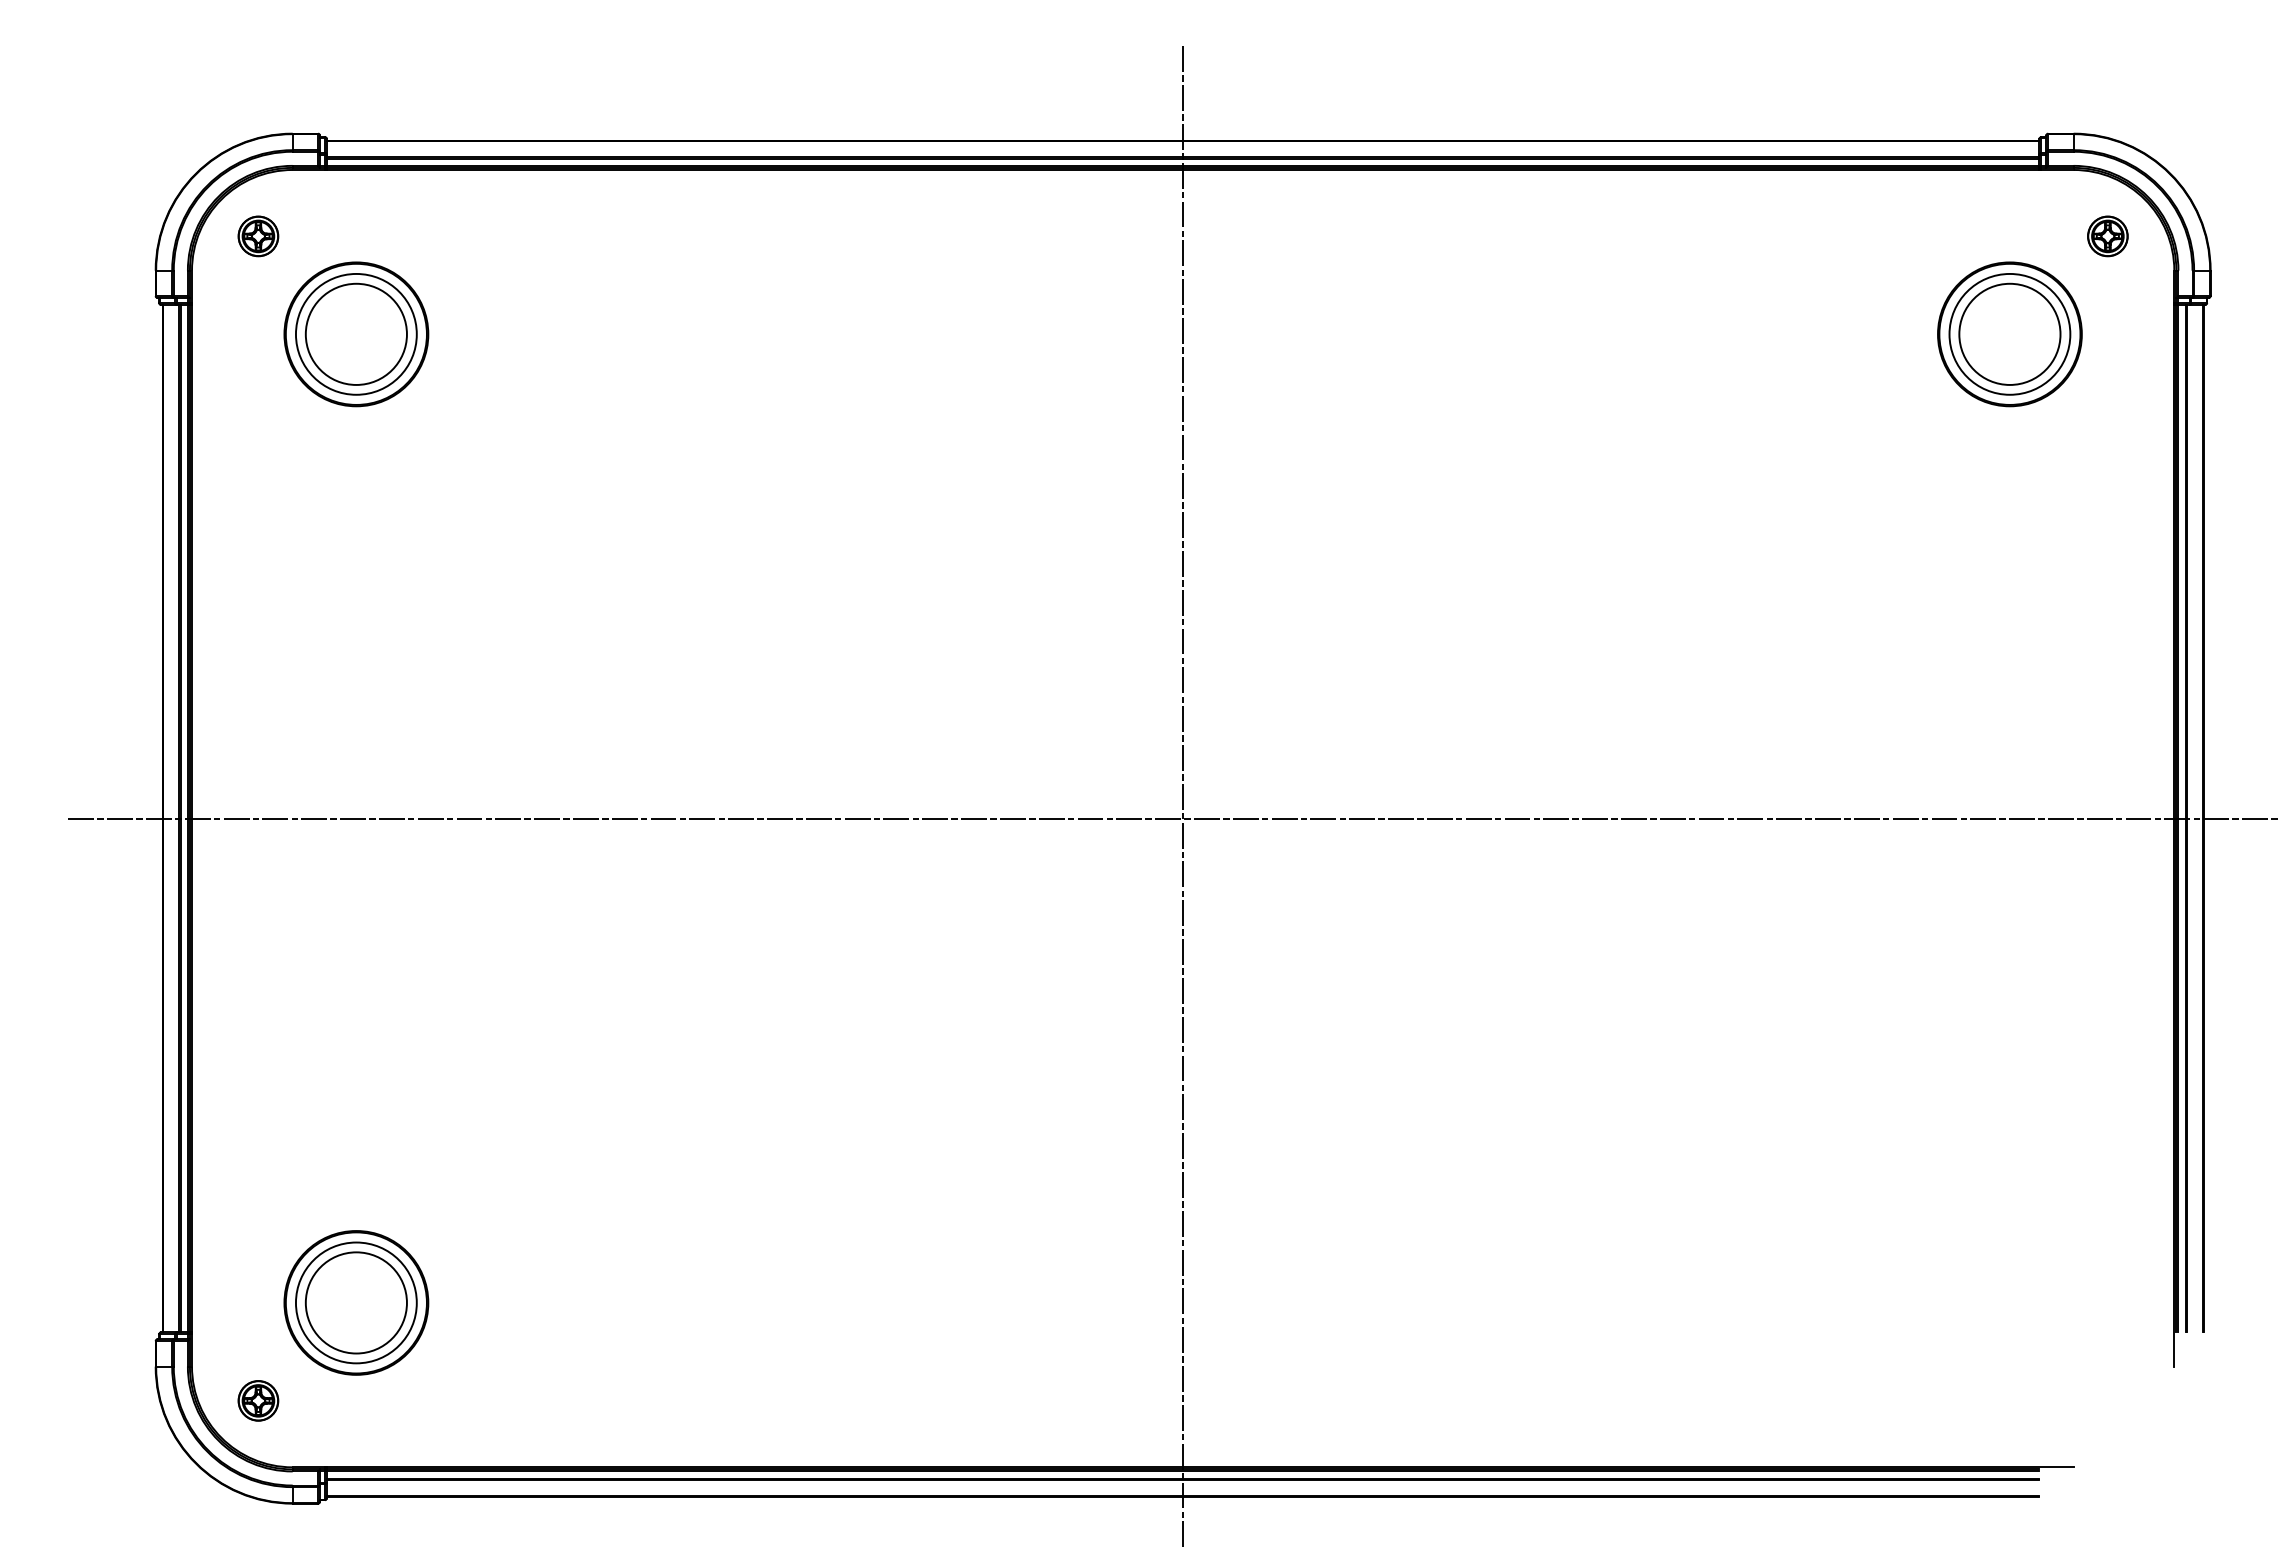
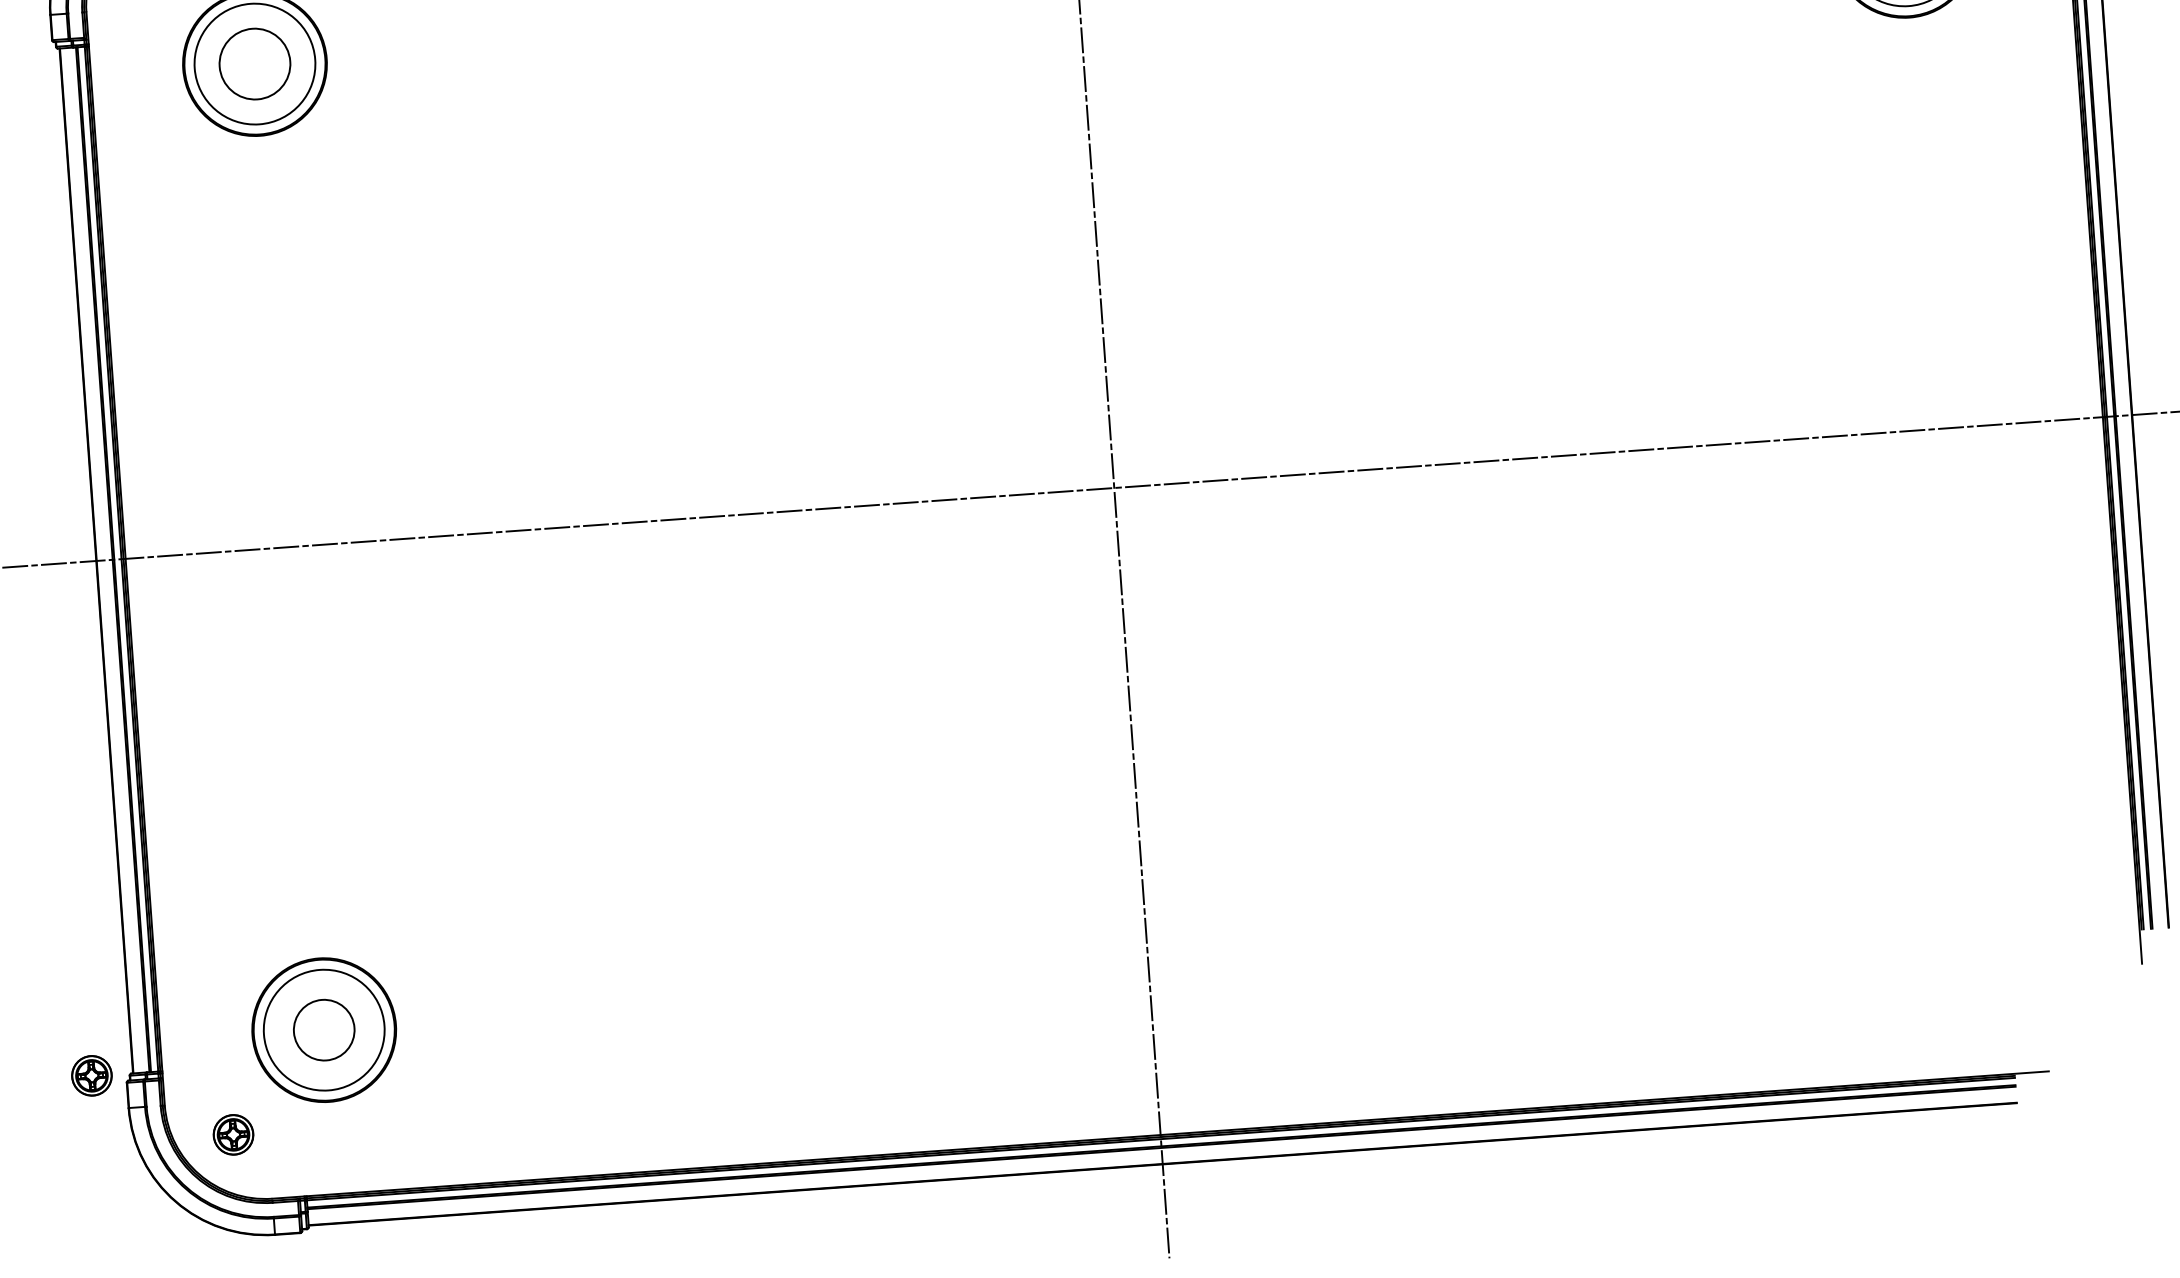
circle: (355, 333) -> (254, 63), size x0.7
circle: (355, 1302) -> (323, 1029), size x0.6
part: (121, 1331) -> (91, 1075), added

